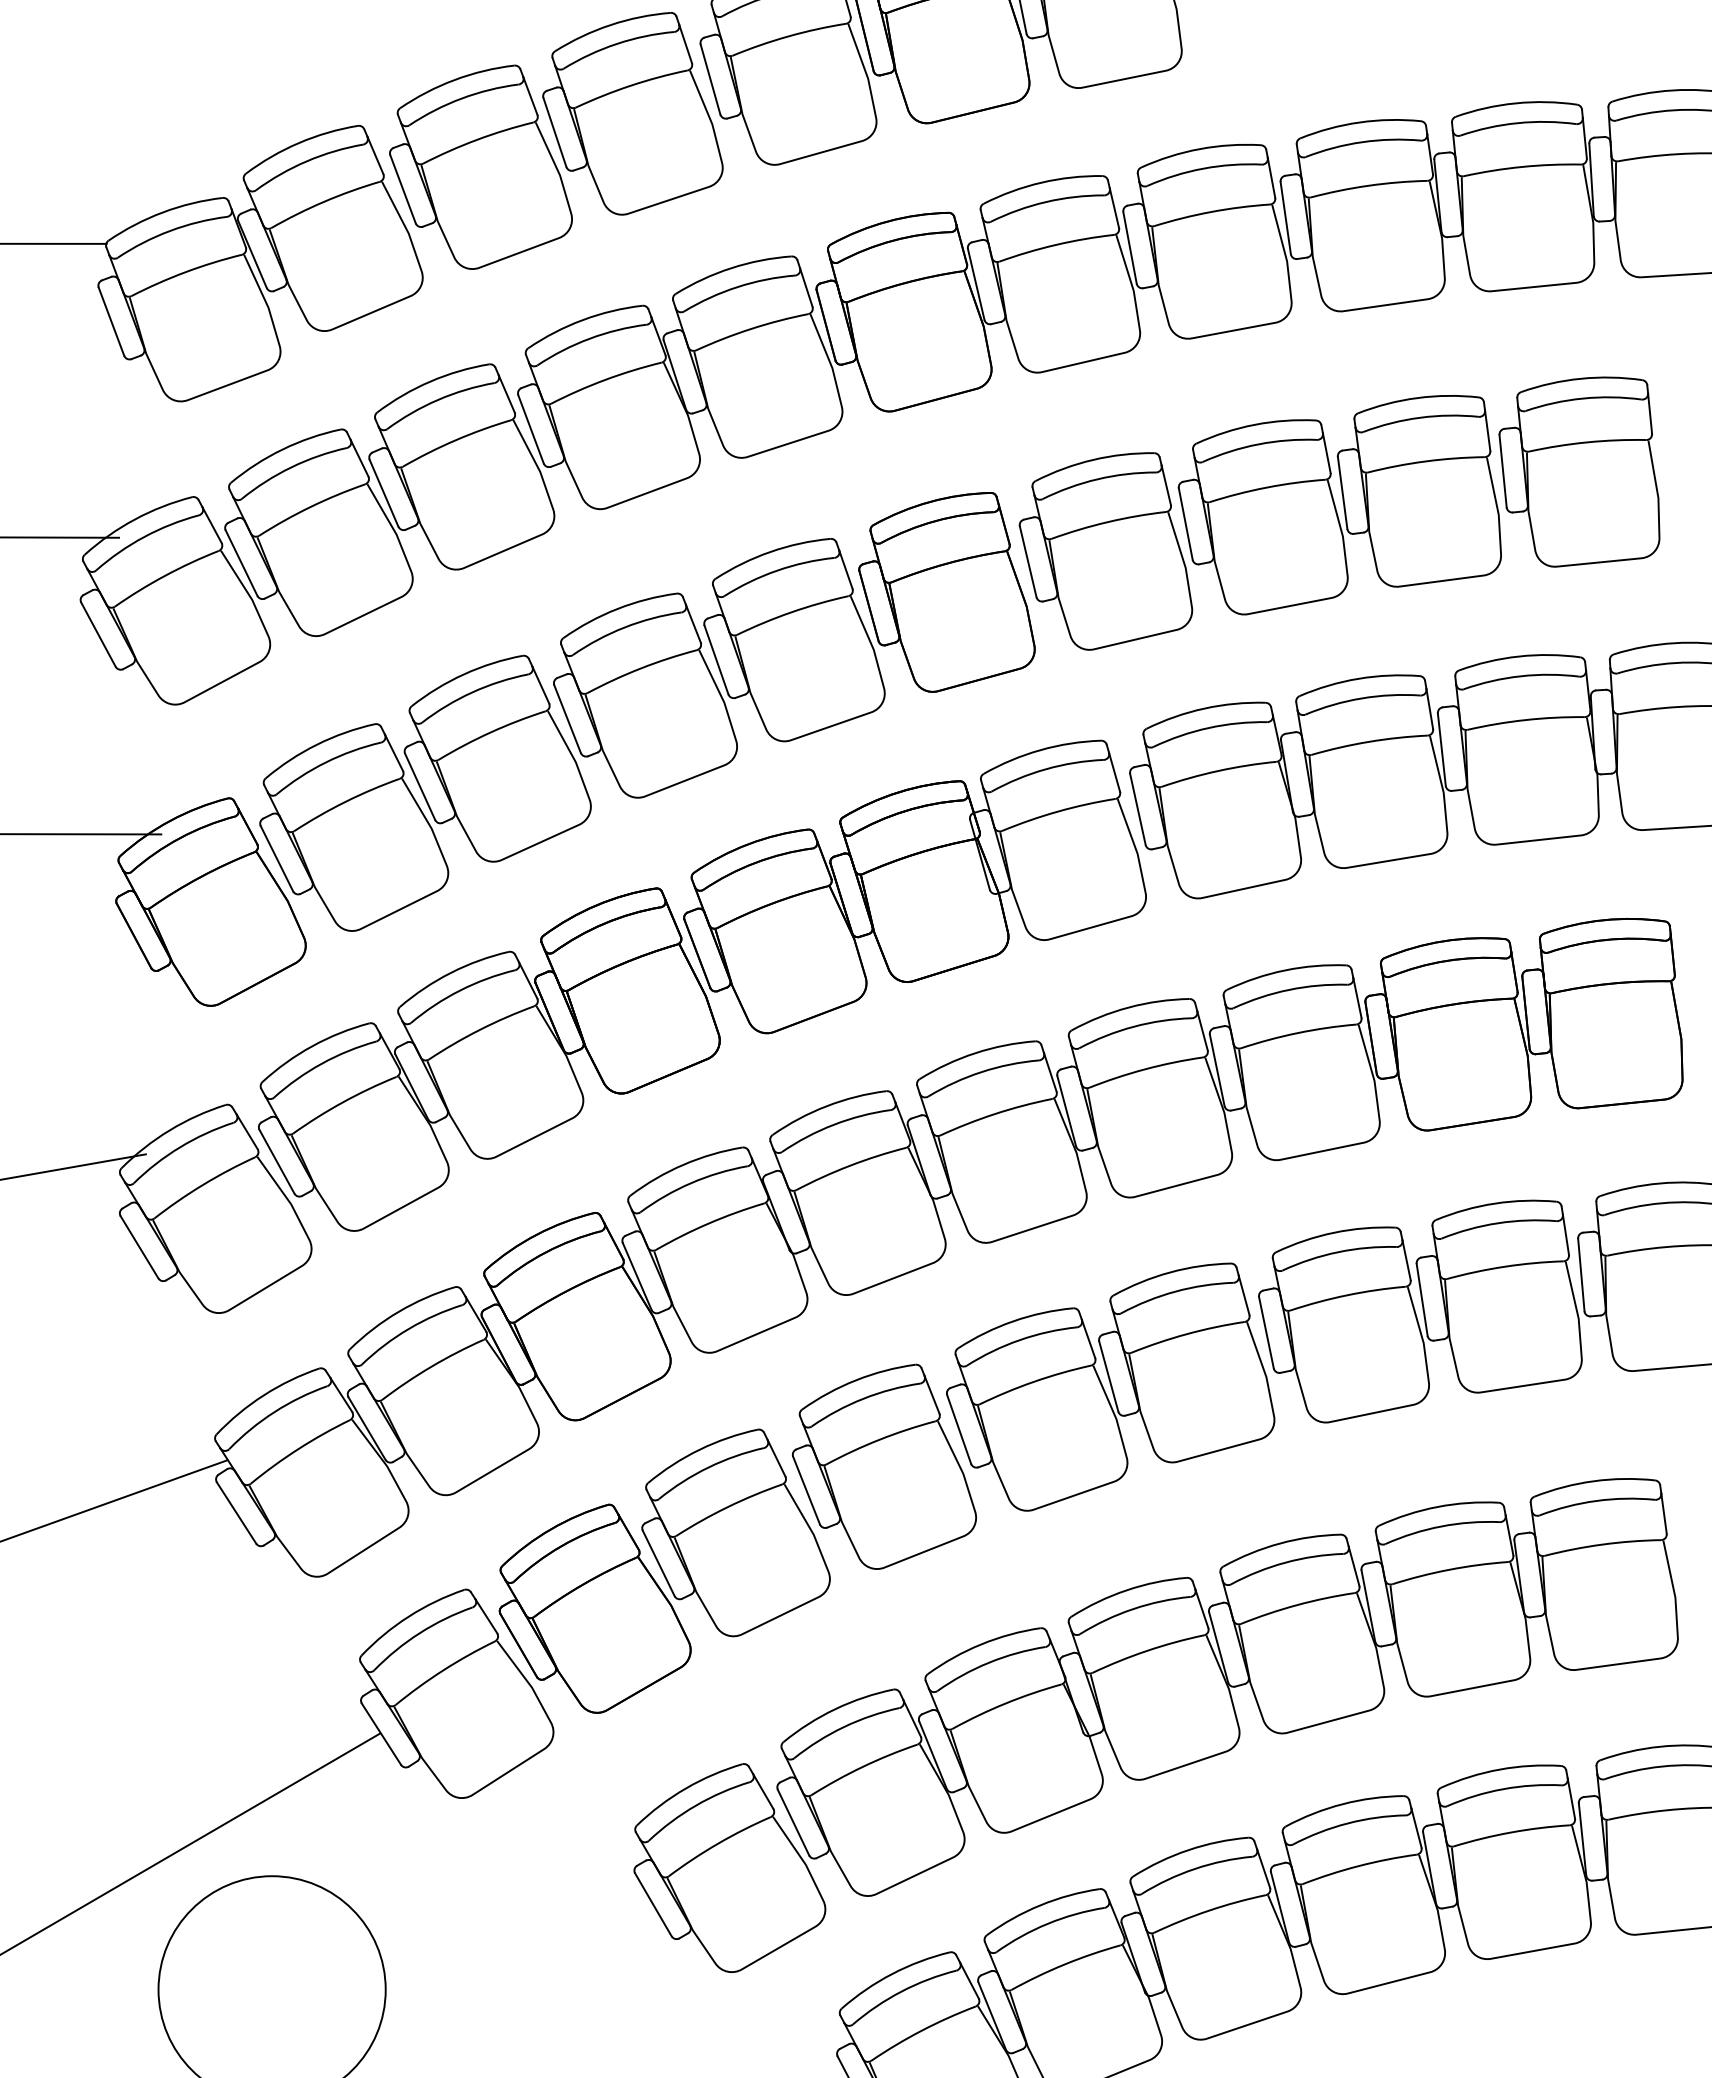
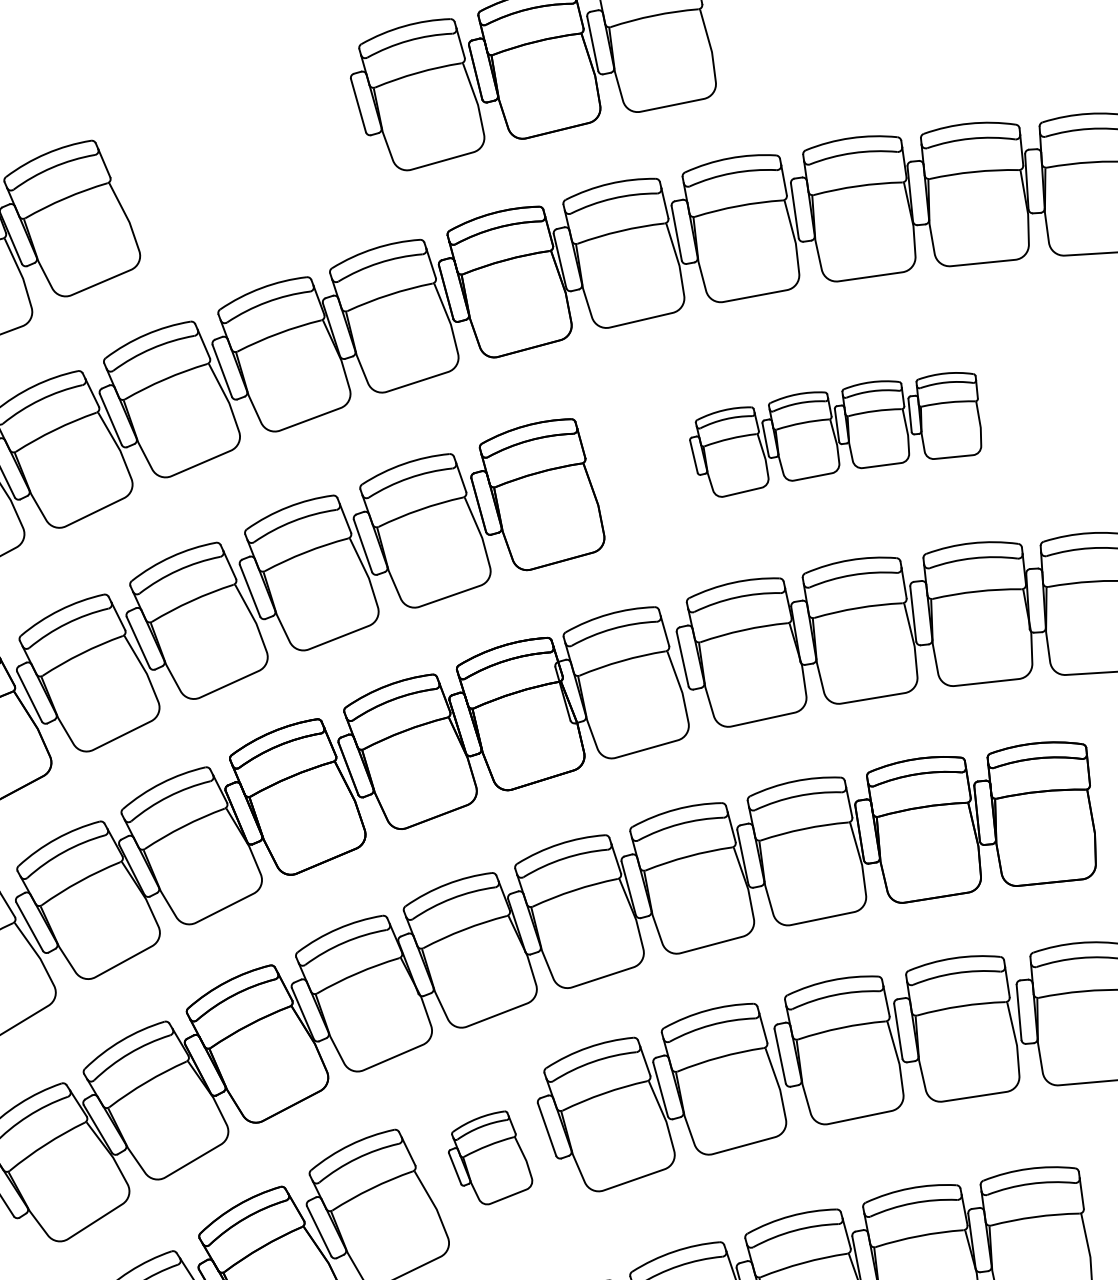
part: (556, 140) -> (241, 151), removed
part: (1339, 513) -> (835, 434), size x0.6
part: (884, 1466) -> (490, 1157), size x0.6

